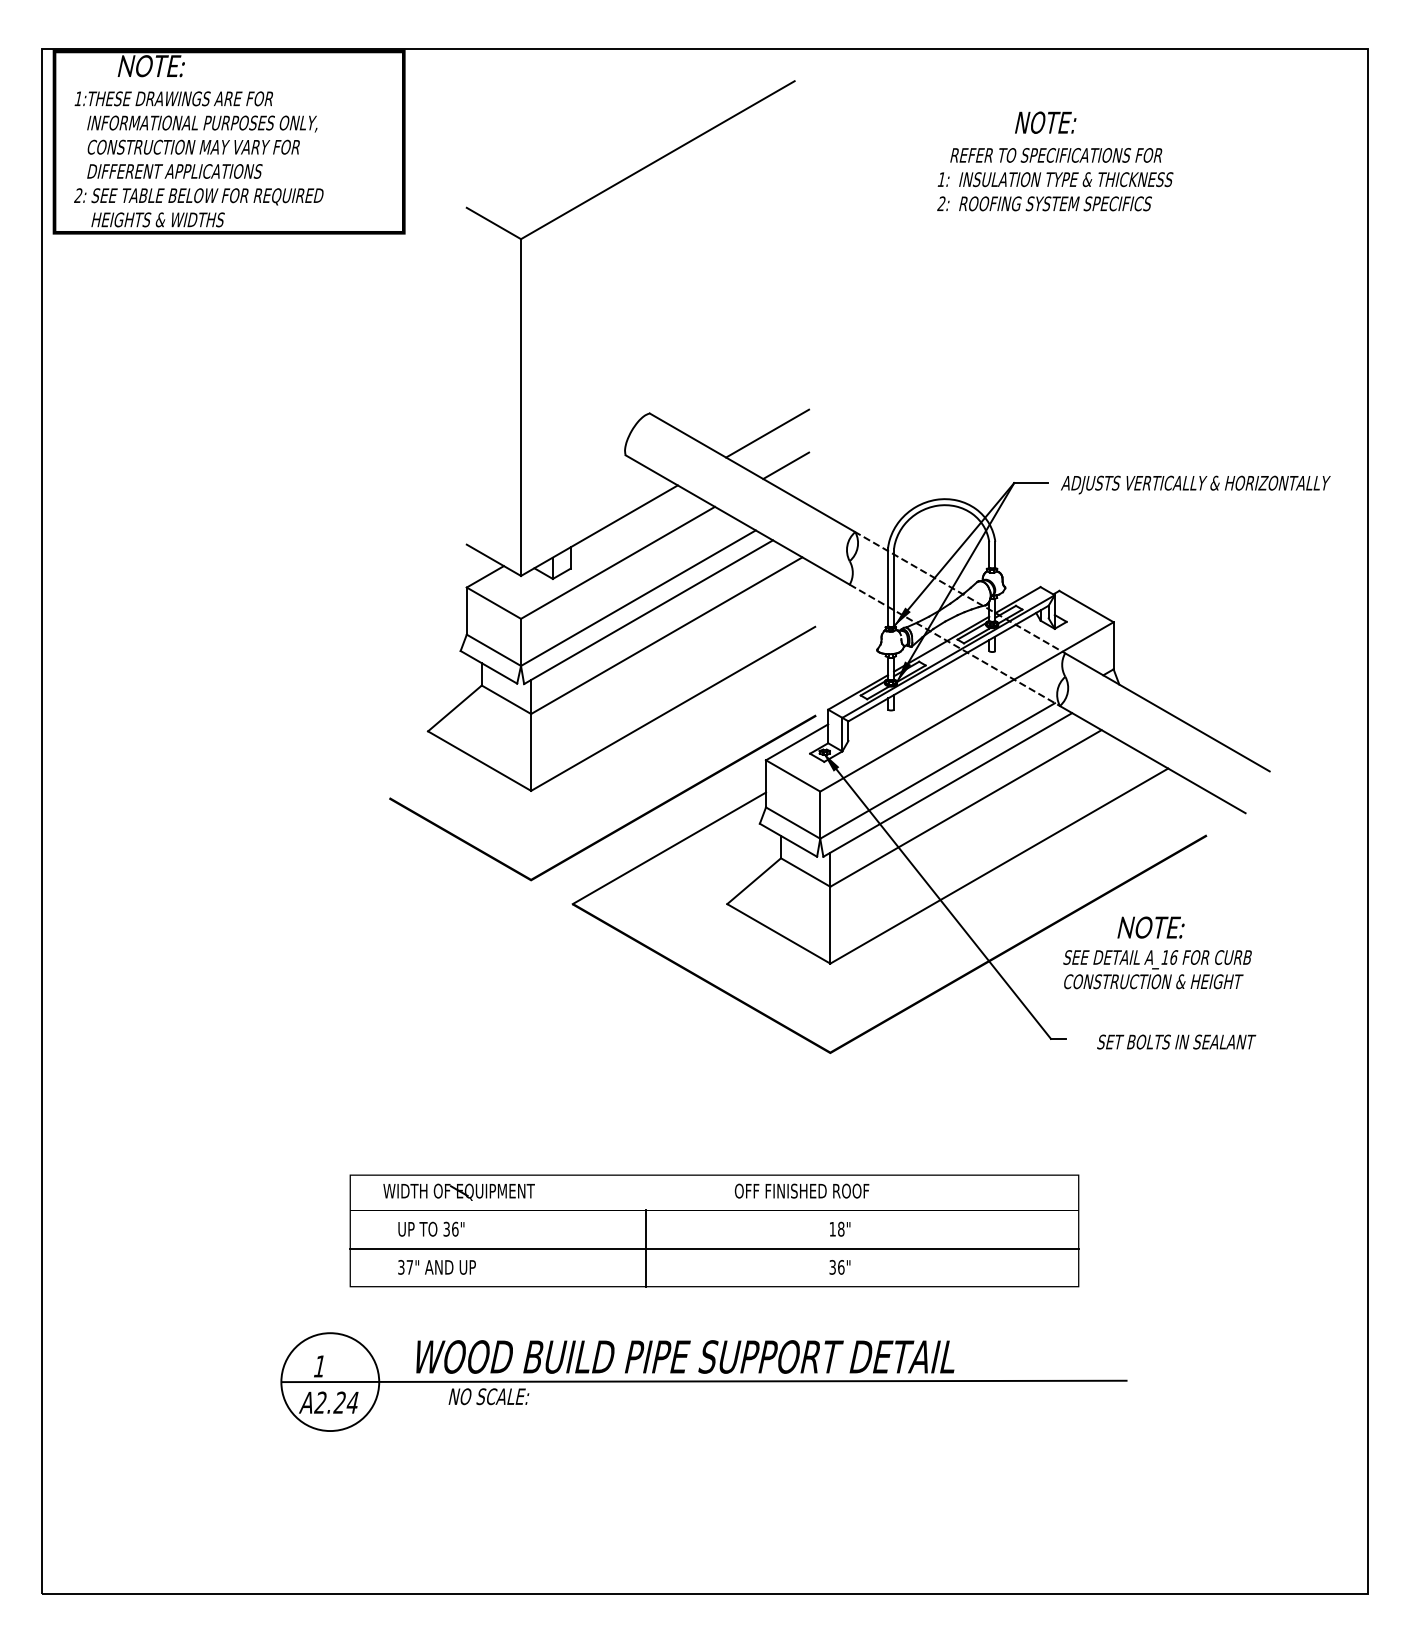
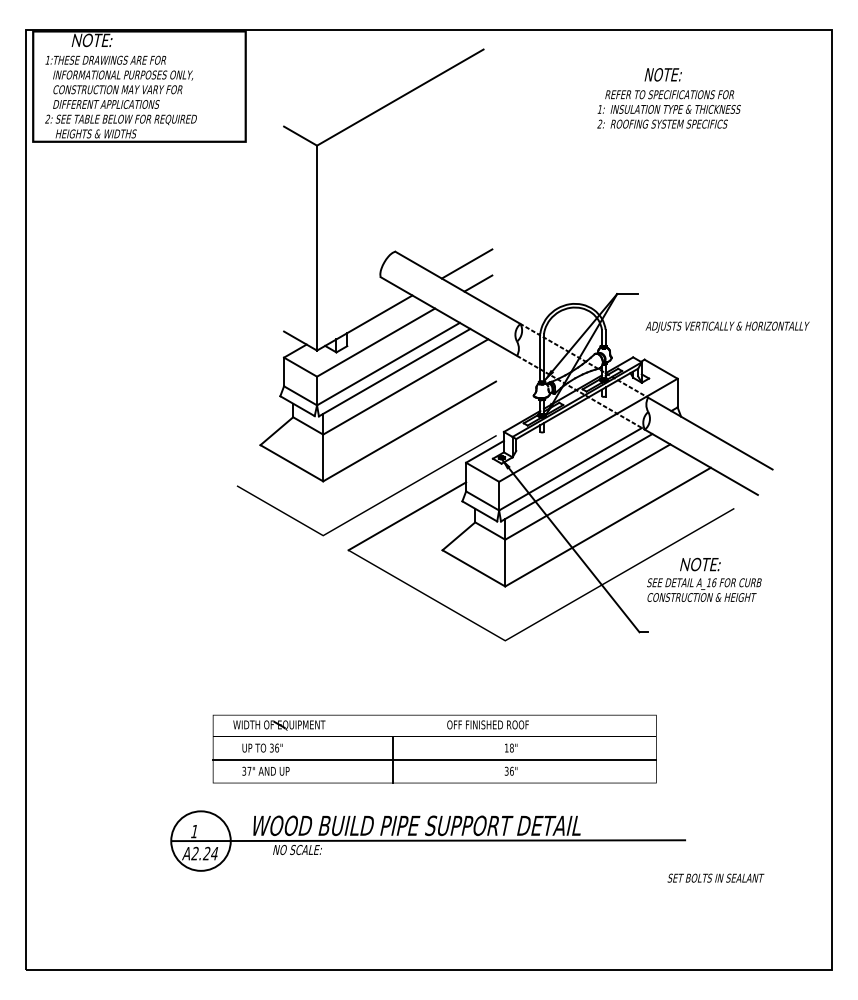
text: (1054, 161) -> (668, 98), moved
text: (1195, 483) -> (727, 326), moved
text: (1175, 1040) -> (715, 877), moved

